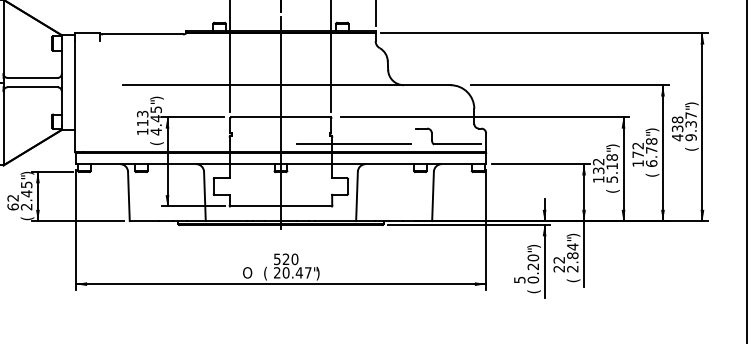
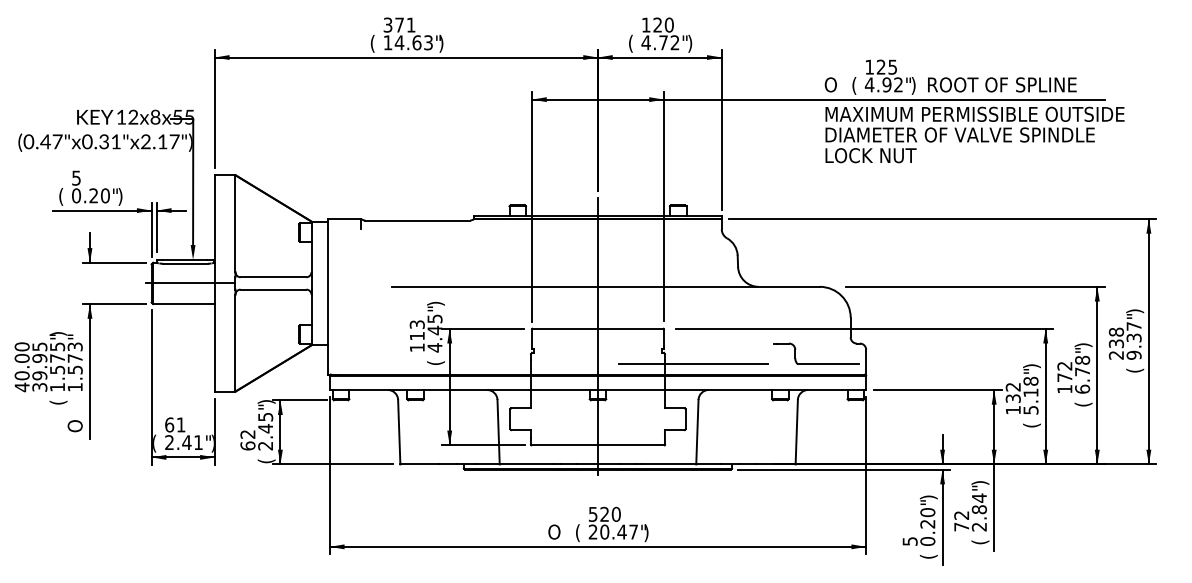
text: (676, 137) -> (1115, 355), 438 -> 238
text: (559, 268) -> (961, 526), 22 -> 72

